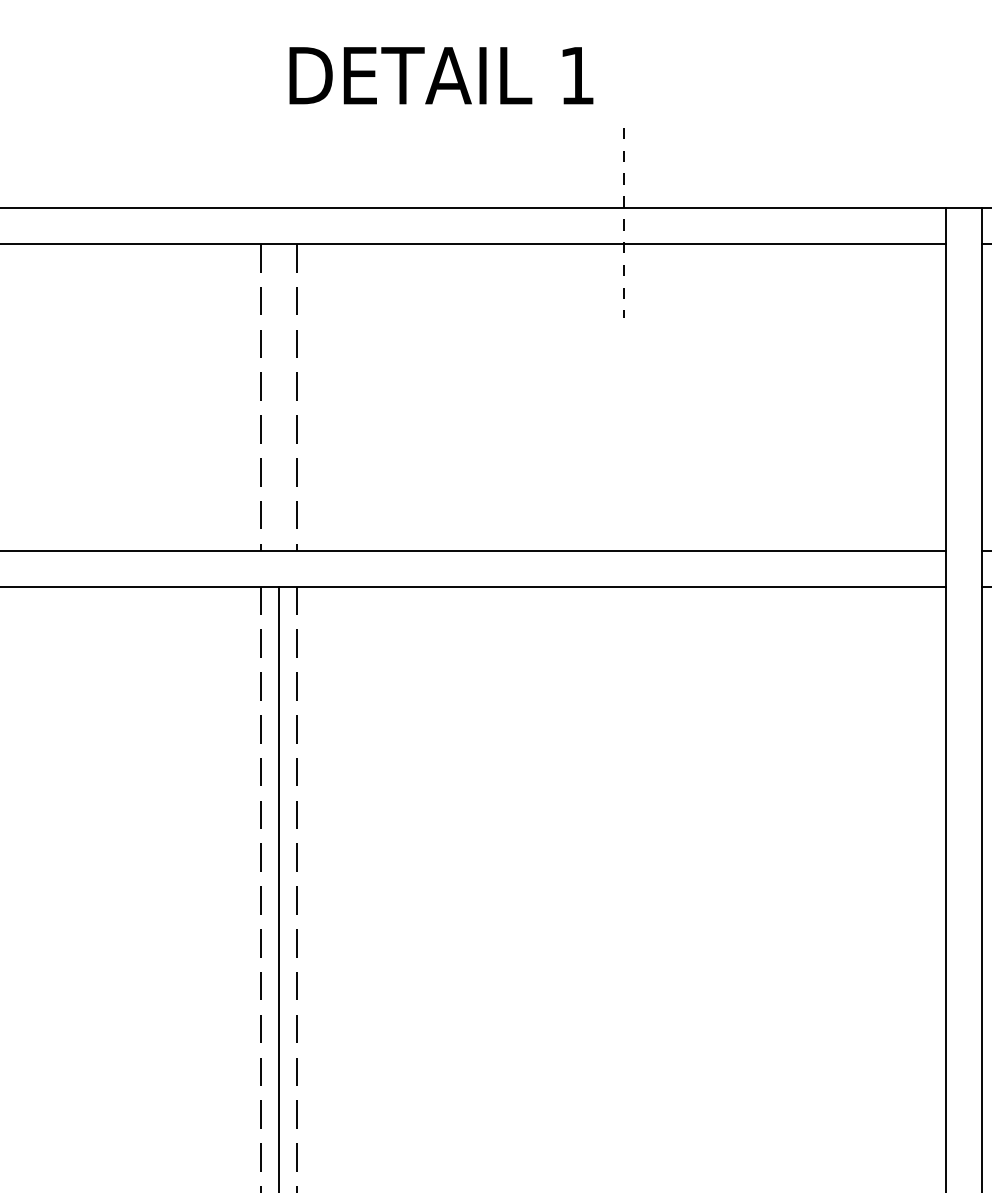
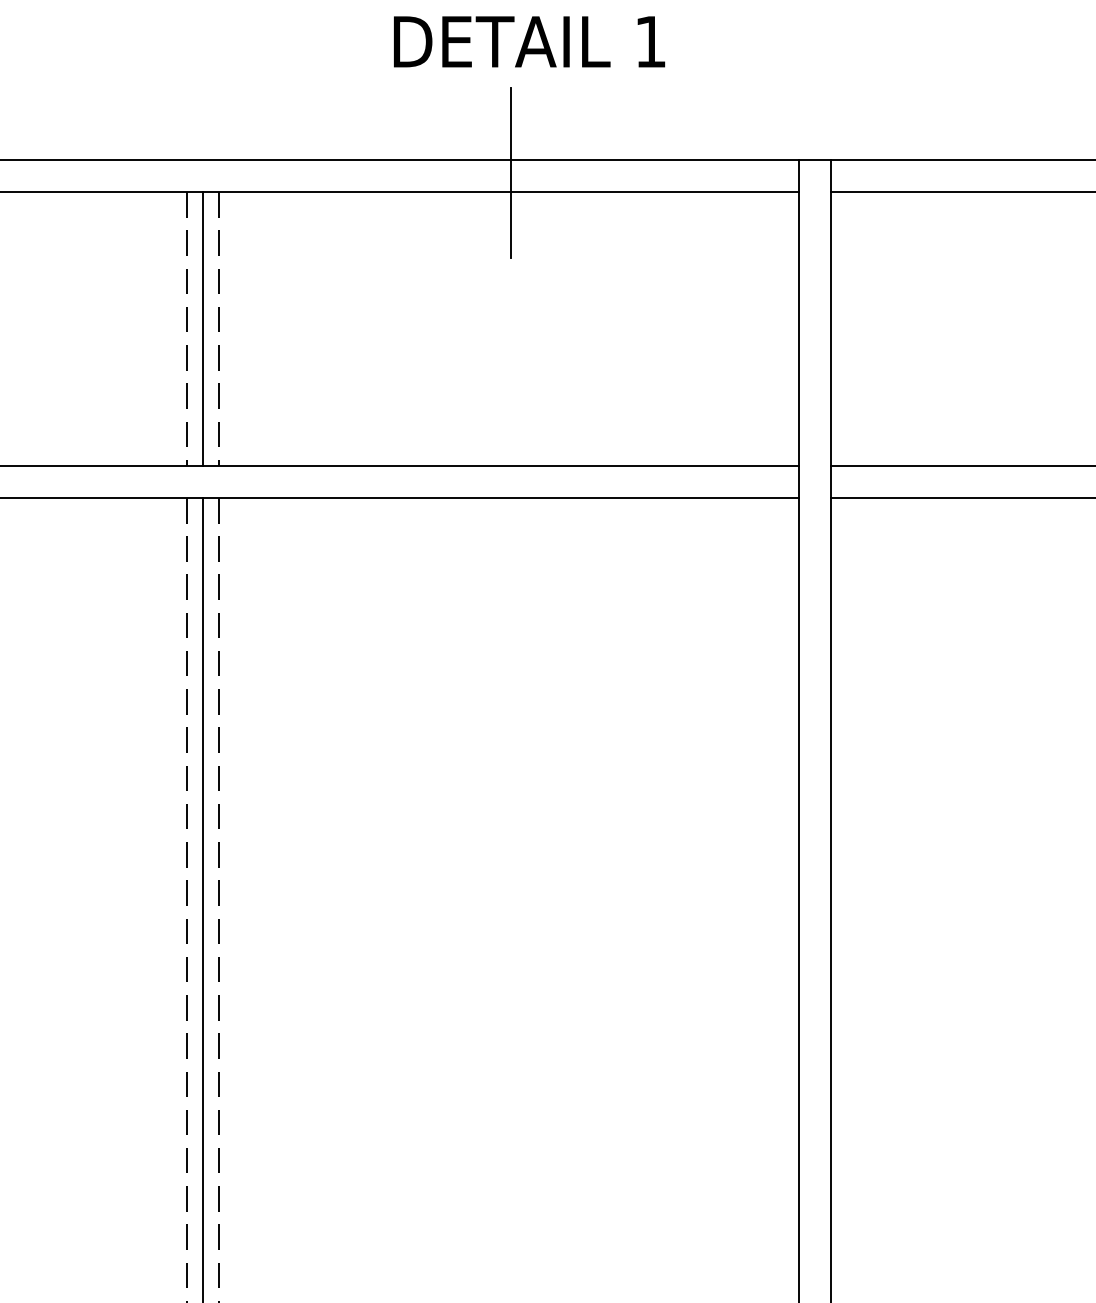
text: (441, 75) -> (529, 41), moved
line: (624, 223) -> (511, 173), dashed -> solid
line: (279, 397) -> (203, 329), added

